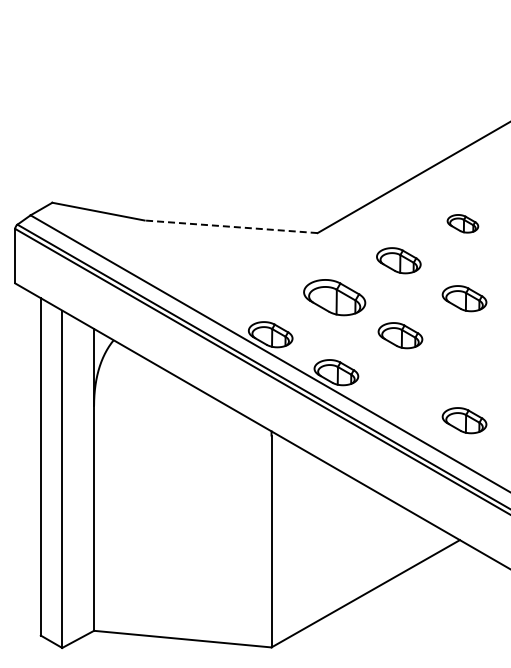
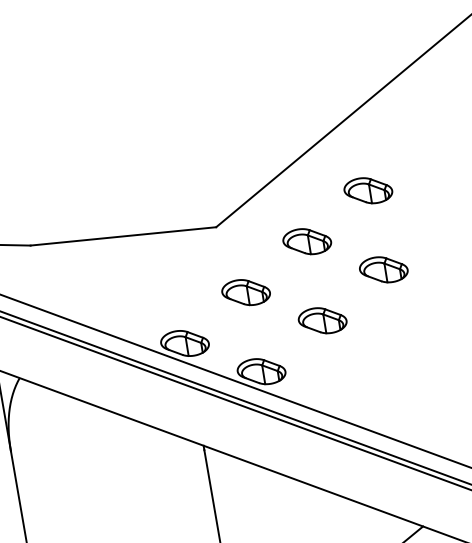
part: (462, 223) -> (367, 190), size x1.43
line: (231, 226) -> (123, 236), dashed -> solid
part: (334, 297) -> (245, 292), size x0.71
part: (464, 420) -> (406, 398), removed

